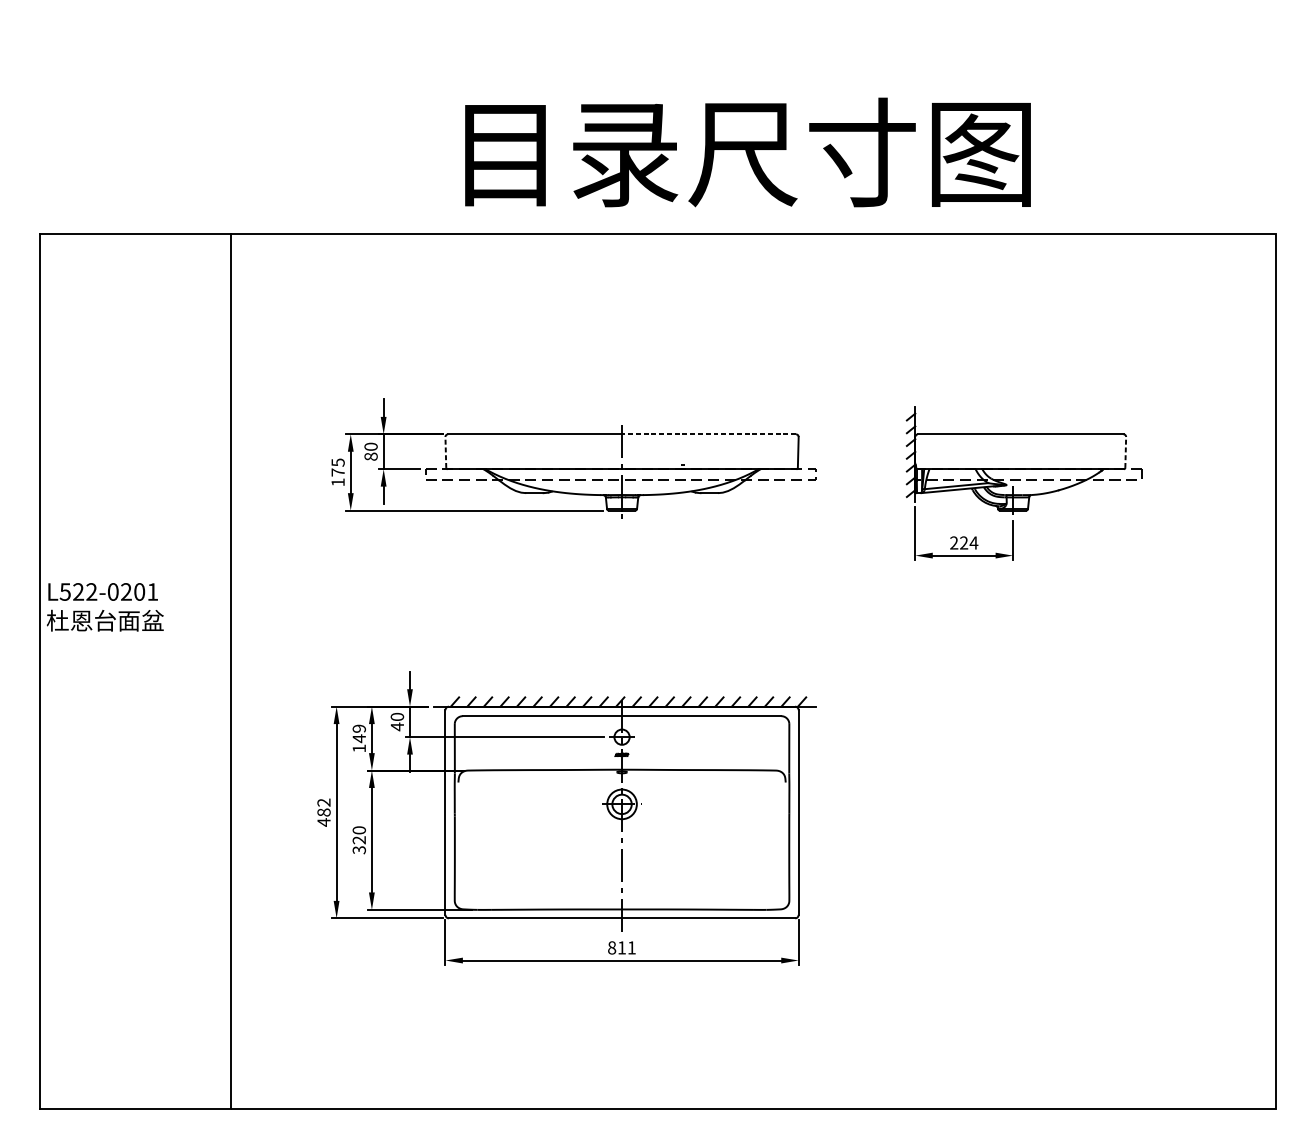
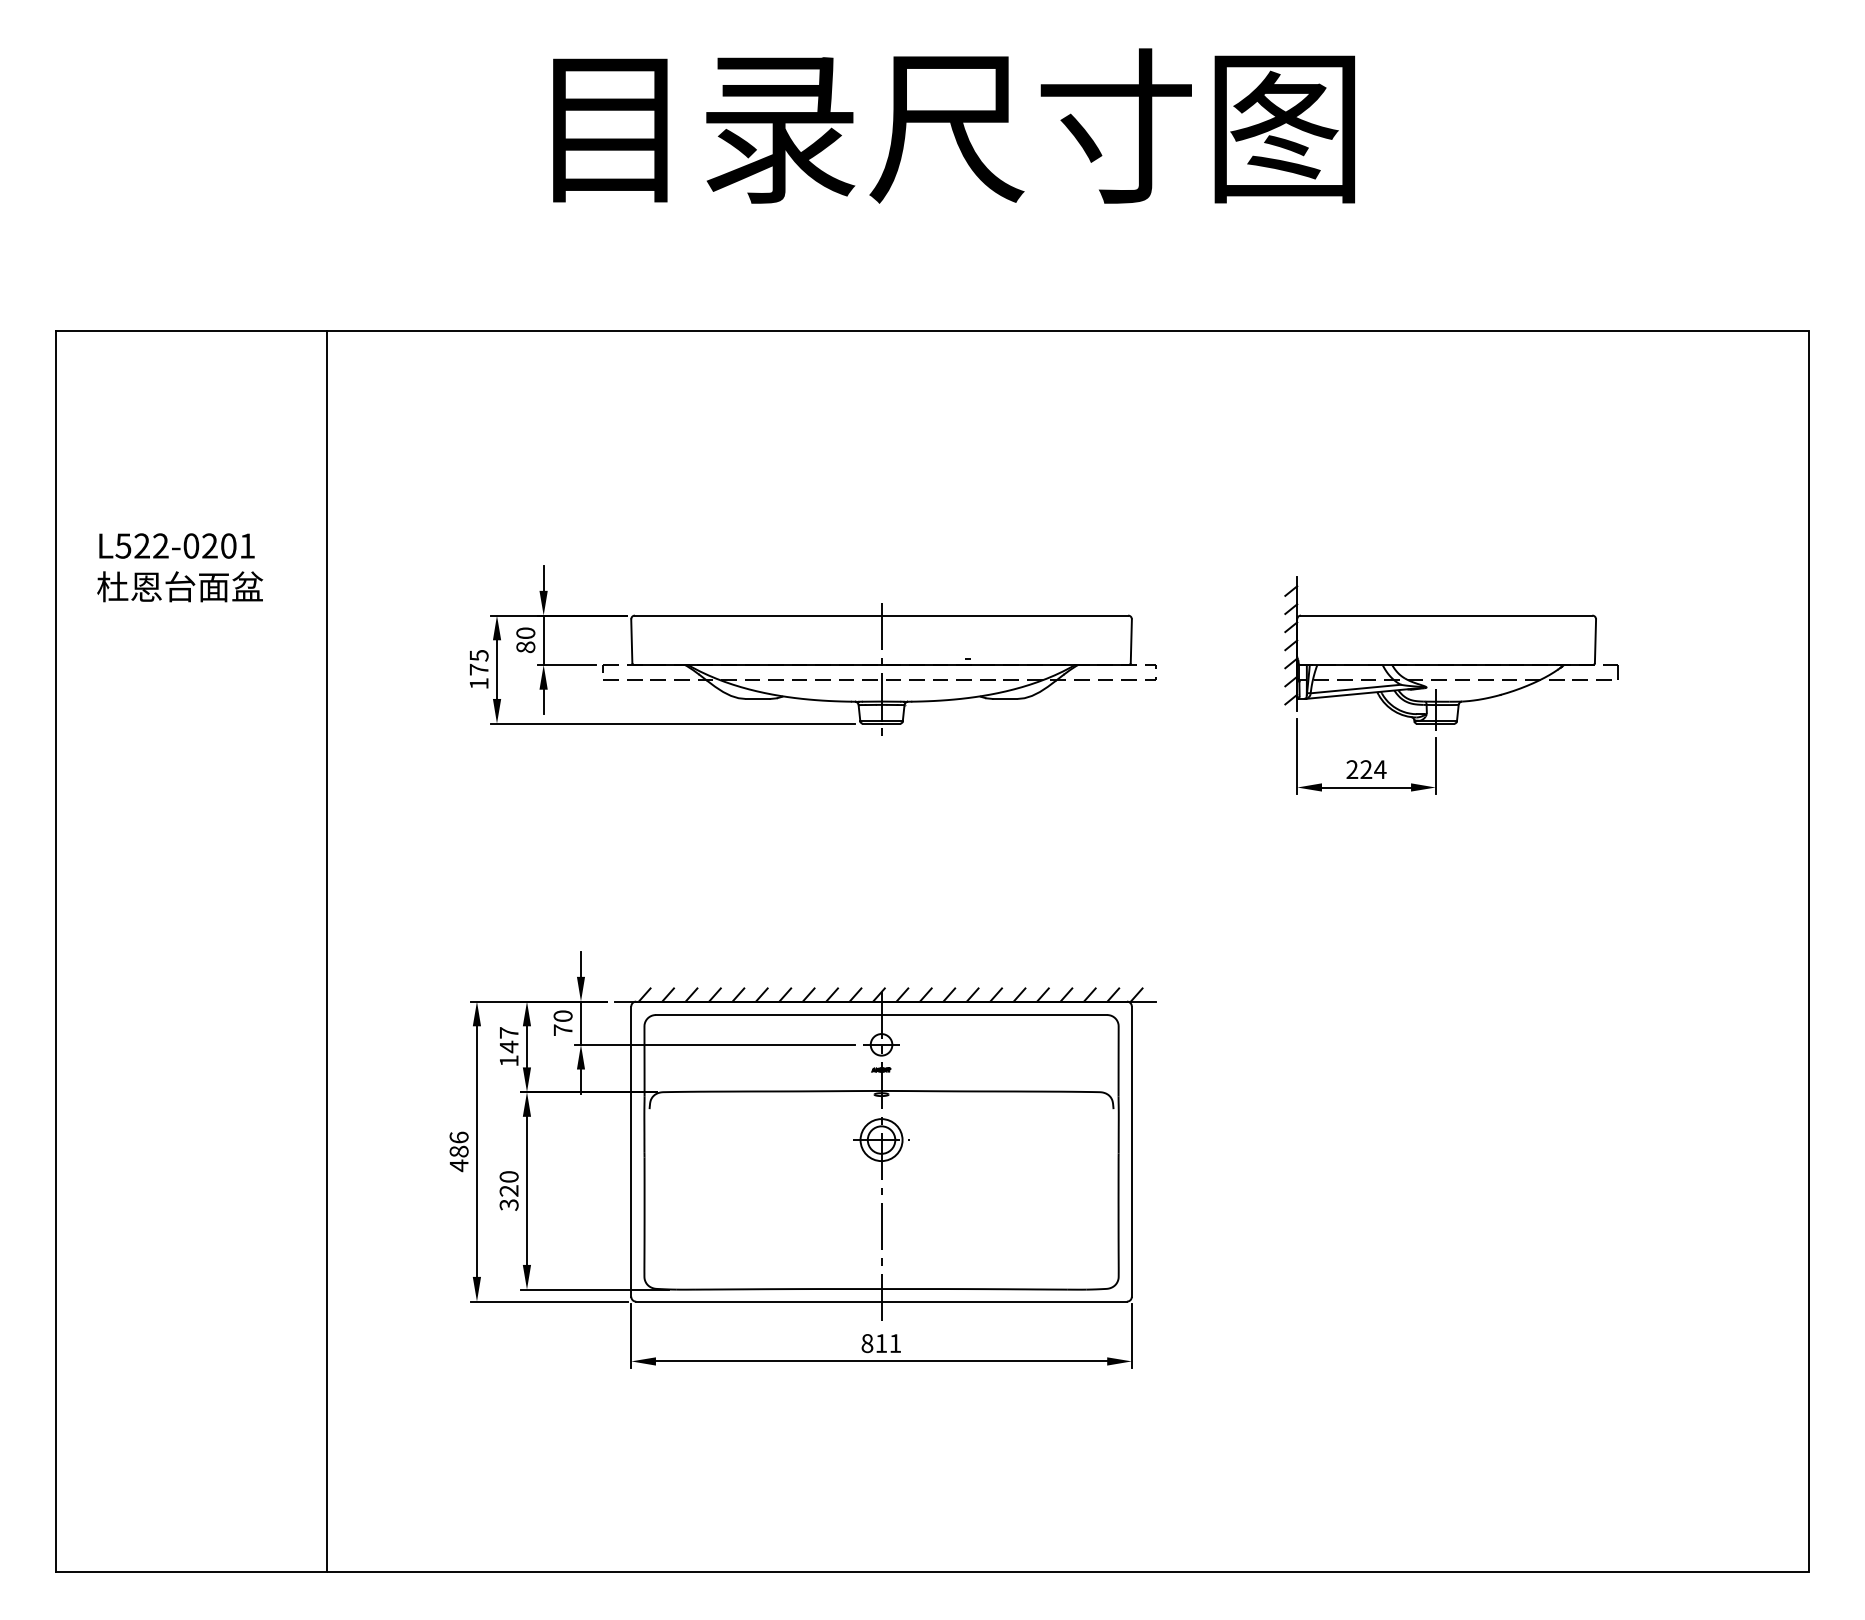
text: (747, 152) -> (953, 125), moved
line: (708, 434) -> (1004, 615), dashed -> solid
line: (445, 452) -> (631, 641), dashed -> solid
line: (1125, 452) -> (1595, 641), dashed -> solid
text: (105, 607) -> (180, 567), moved
text: (396, 727) -> (562, 1030), 40 -> 70
text: (358, 728) -> (508, 1032), 149 -> 147
text: (323, 802) -> (458, 1137), 482 -> 486

